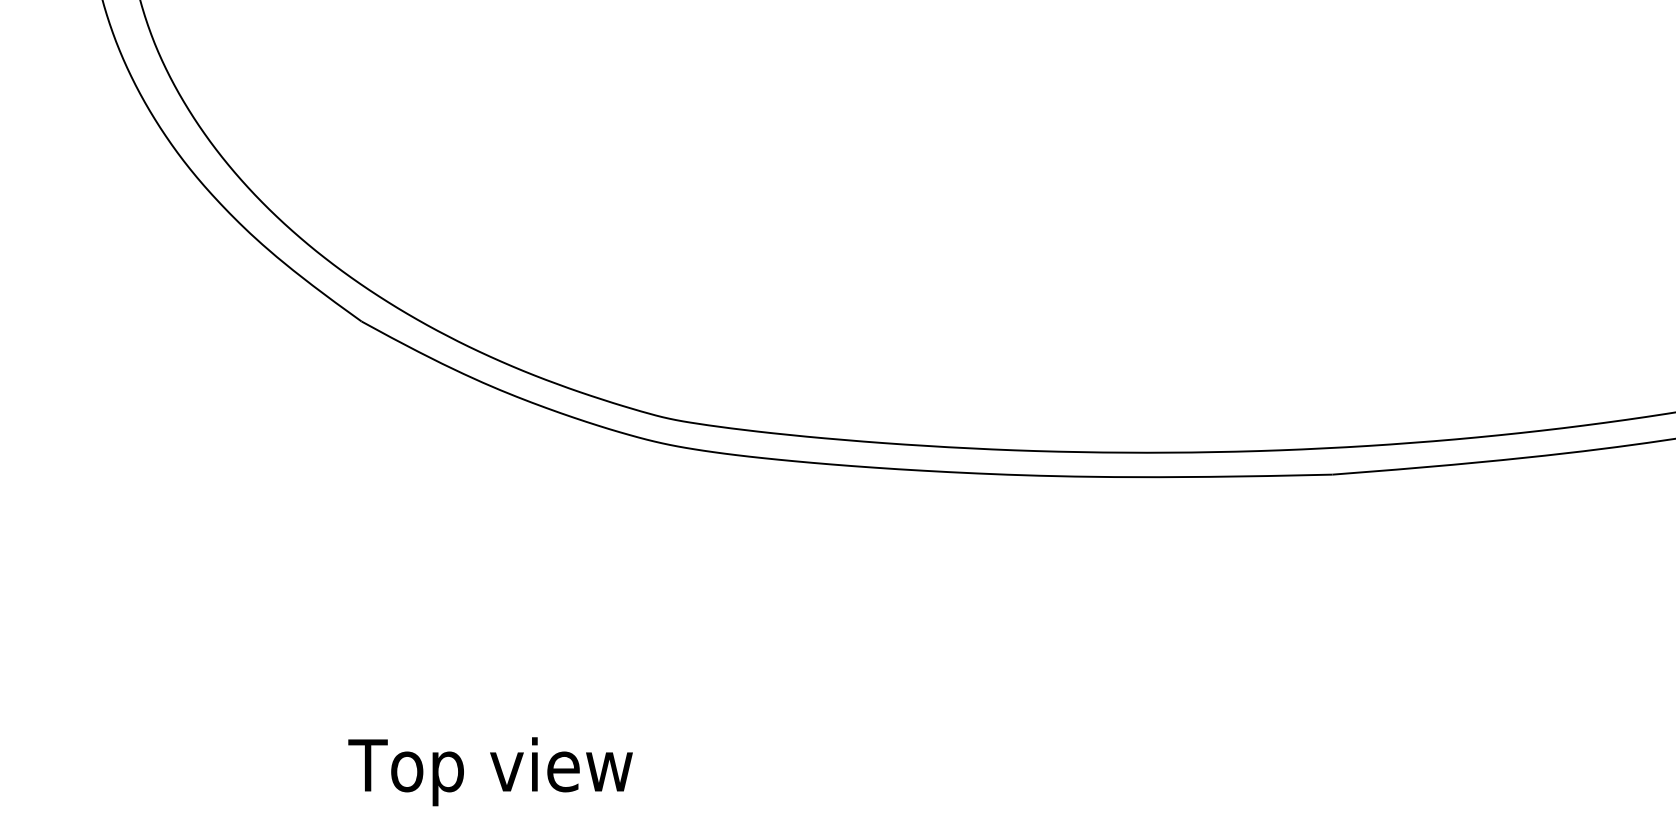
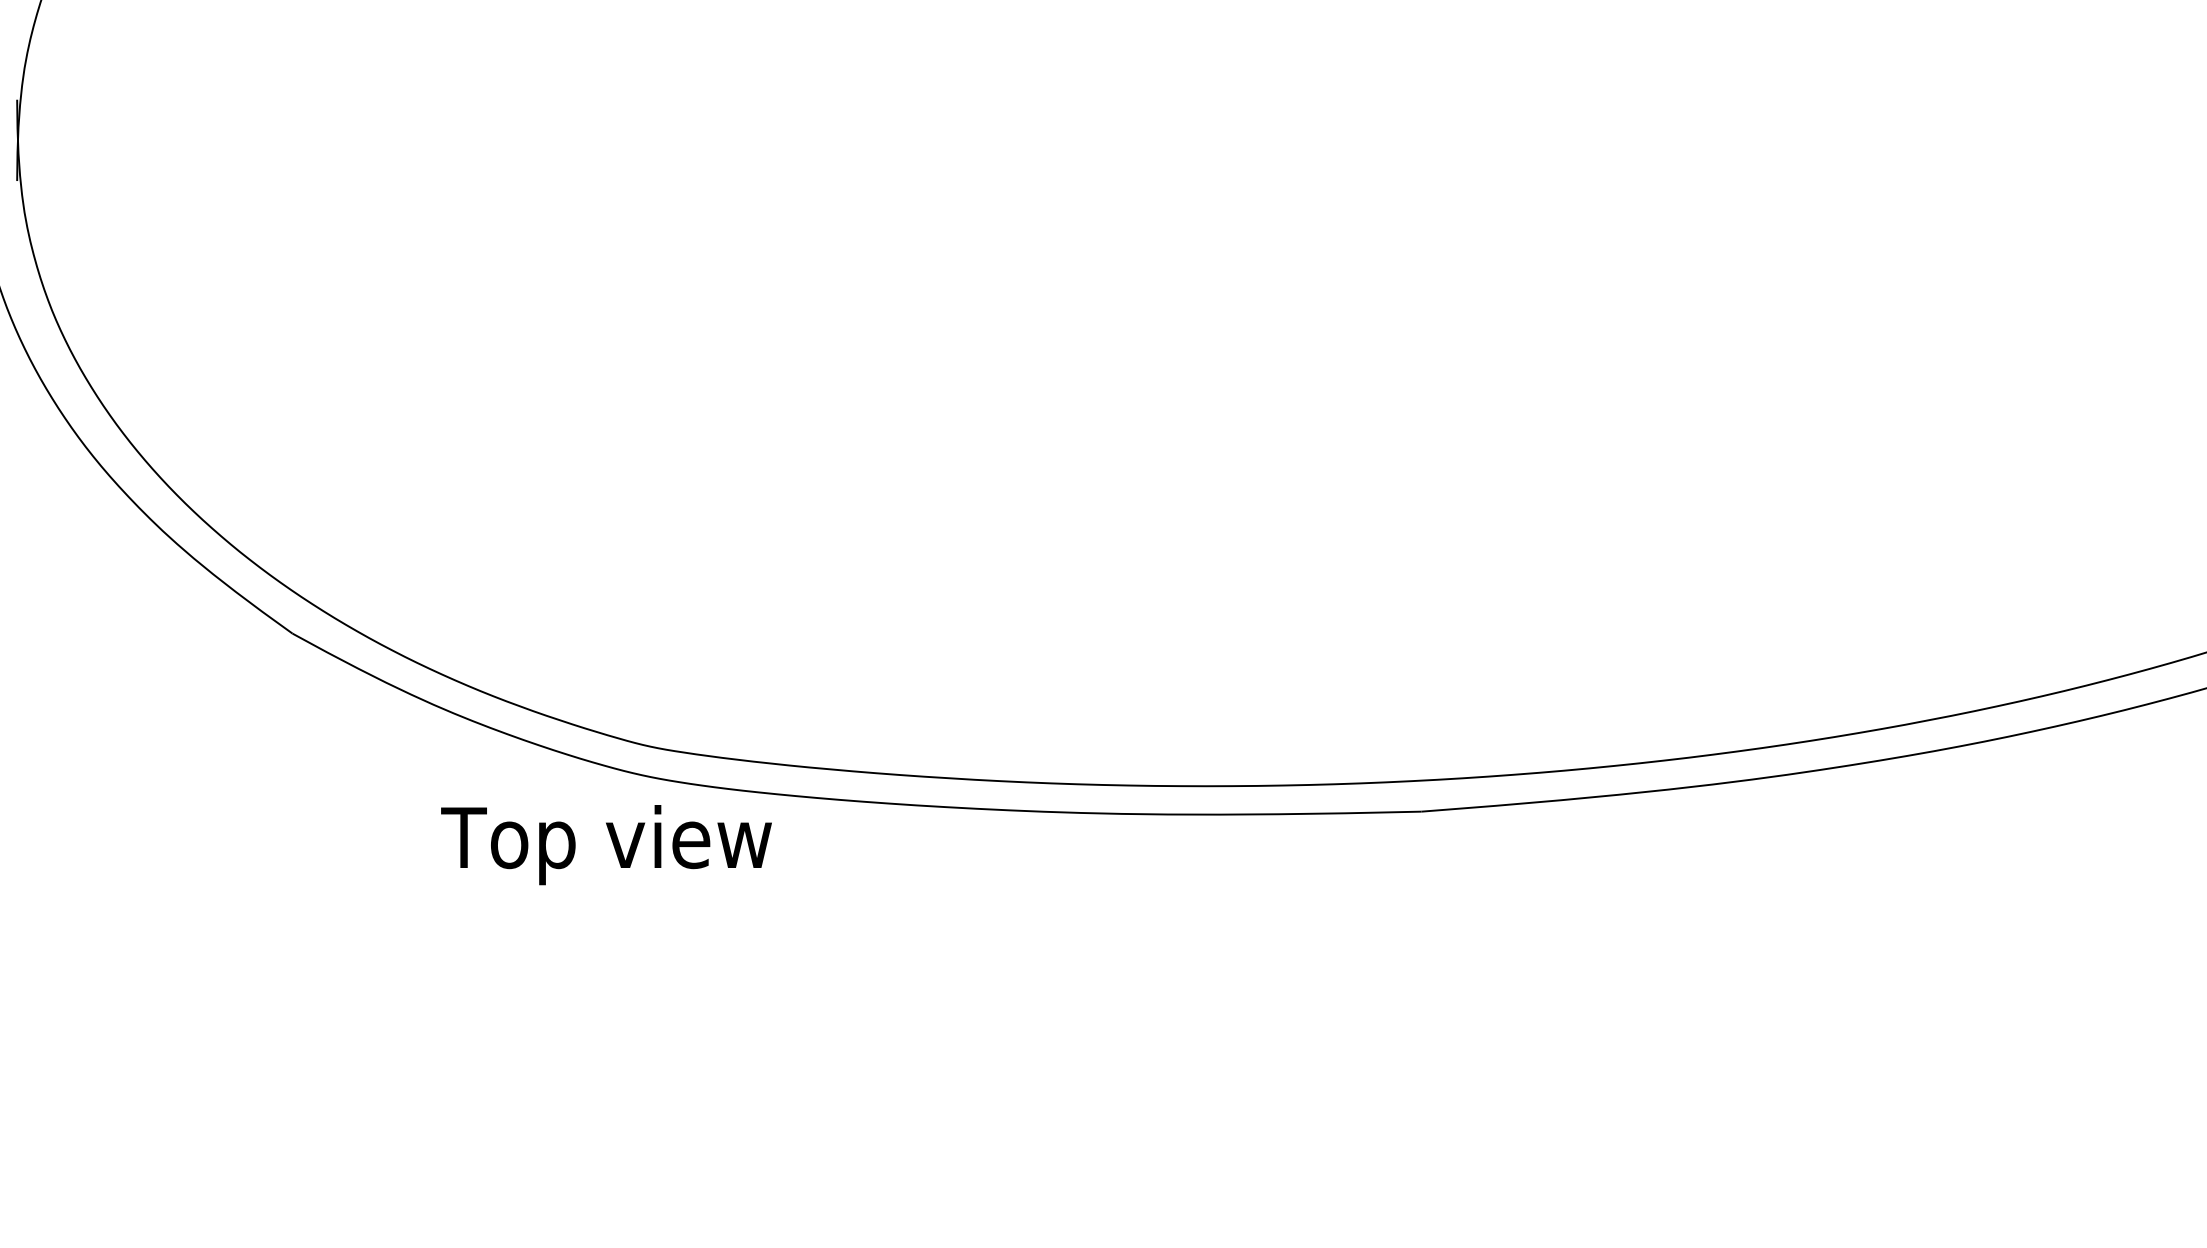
text: (490, 772) -> (606, 845), moved

